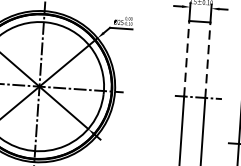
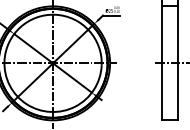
line: (187, 58) -> (162, 34), dashed -> solid
line: (208, 59) -> (178, 34), dashed -> solid

